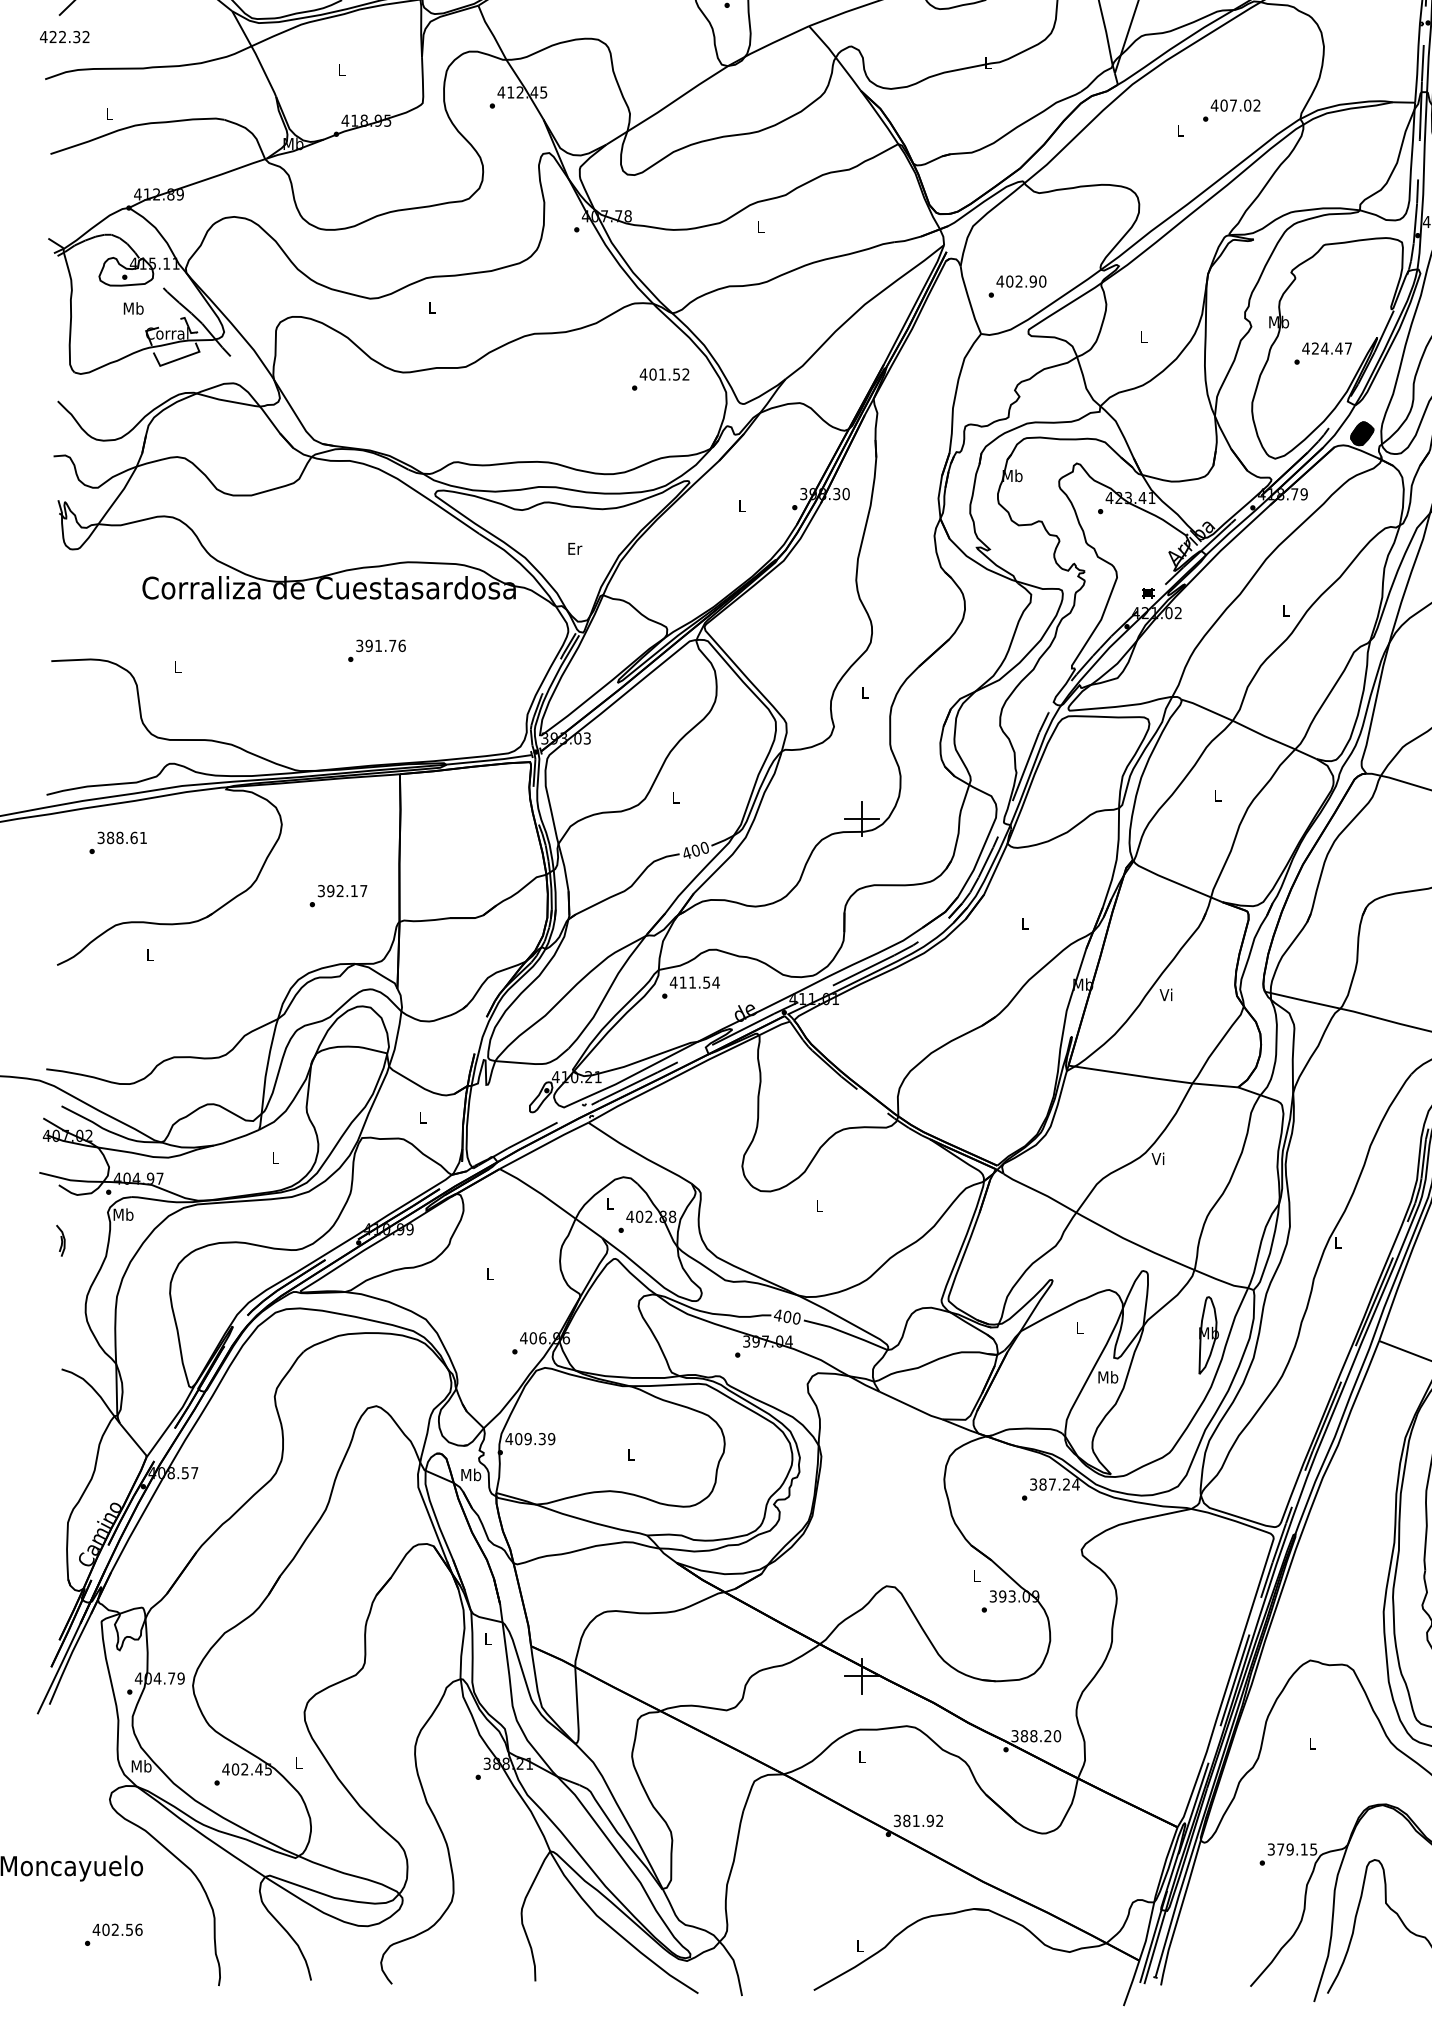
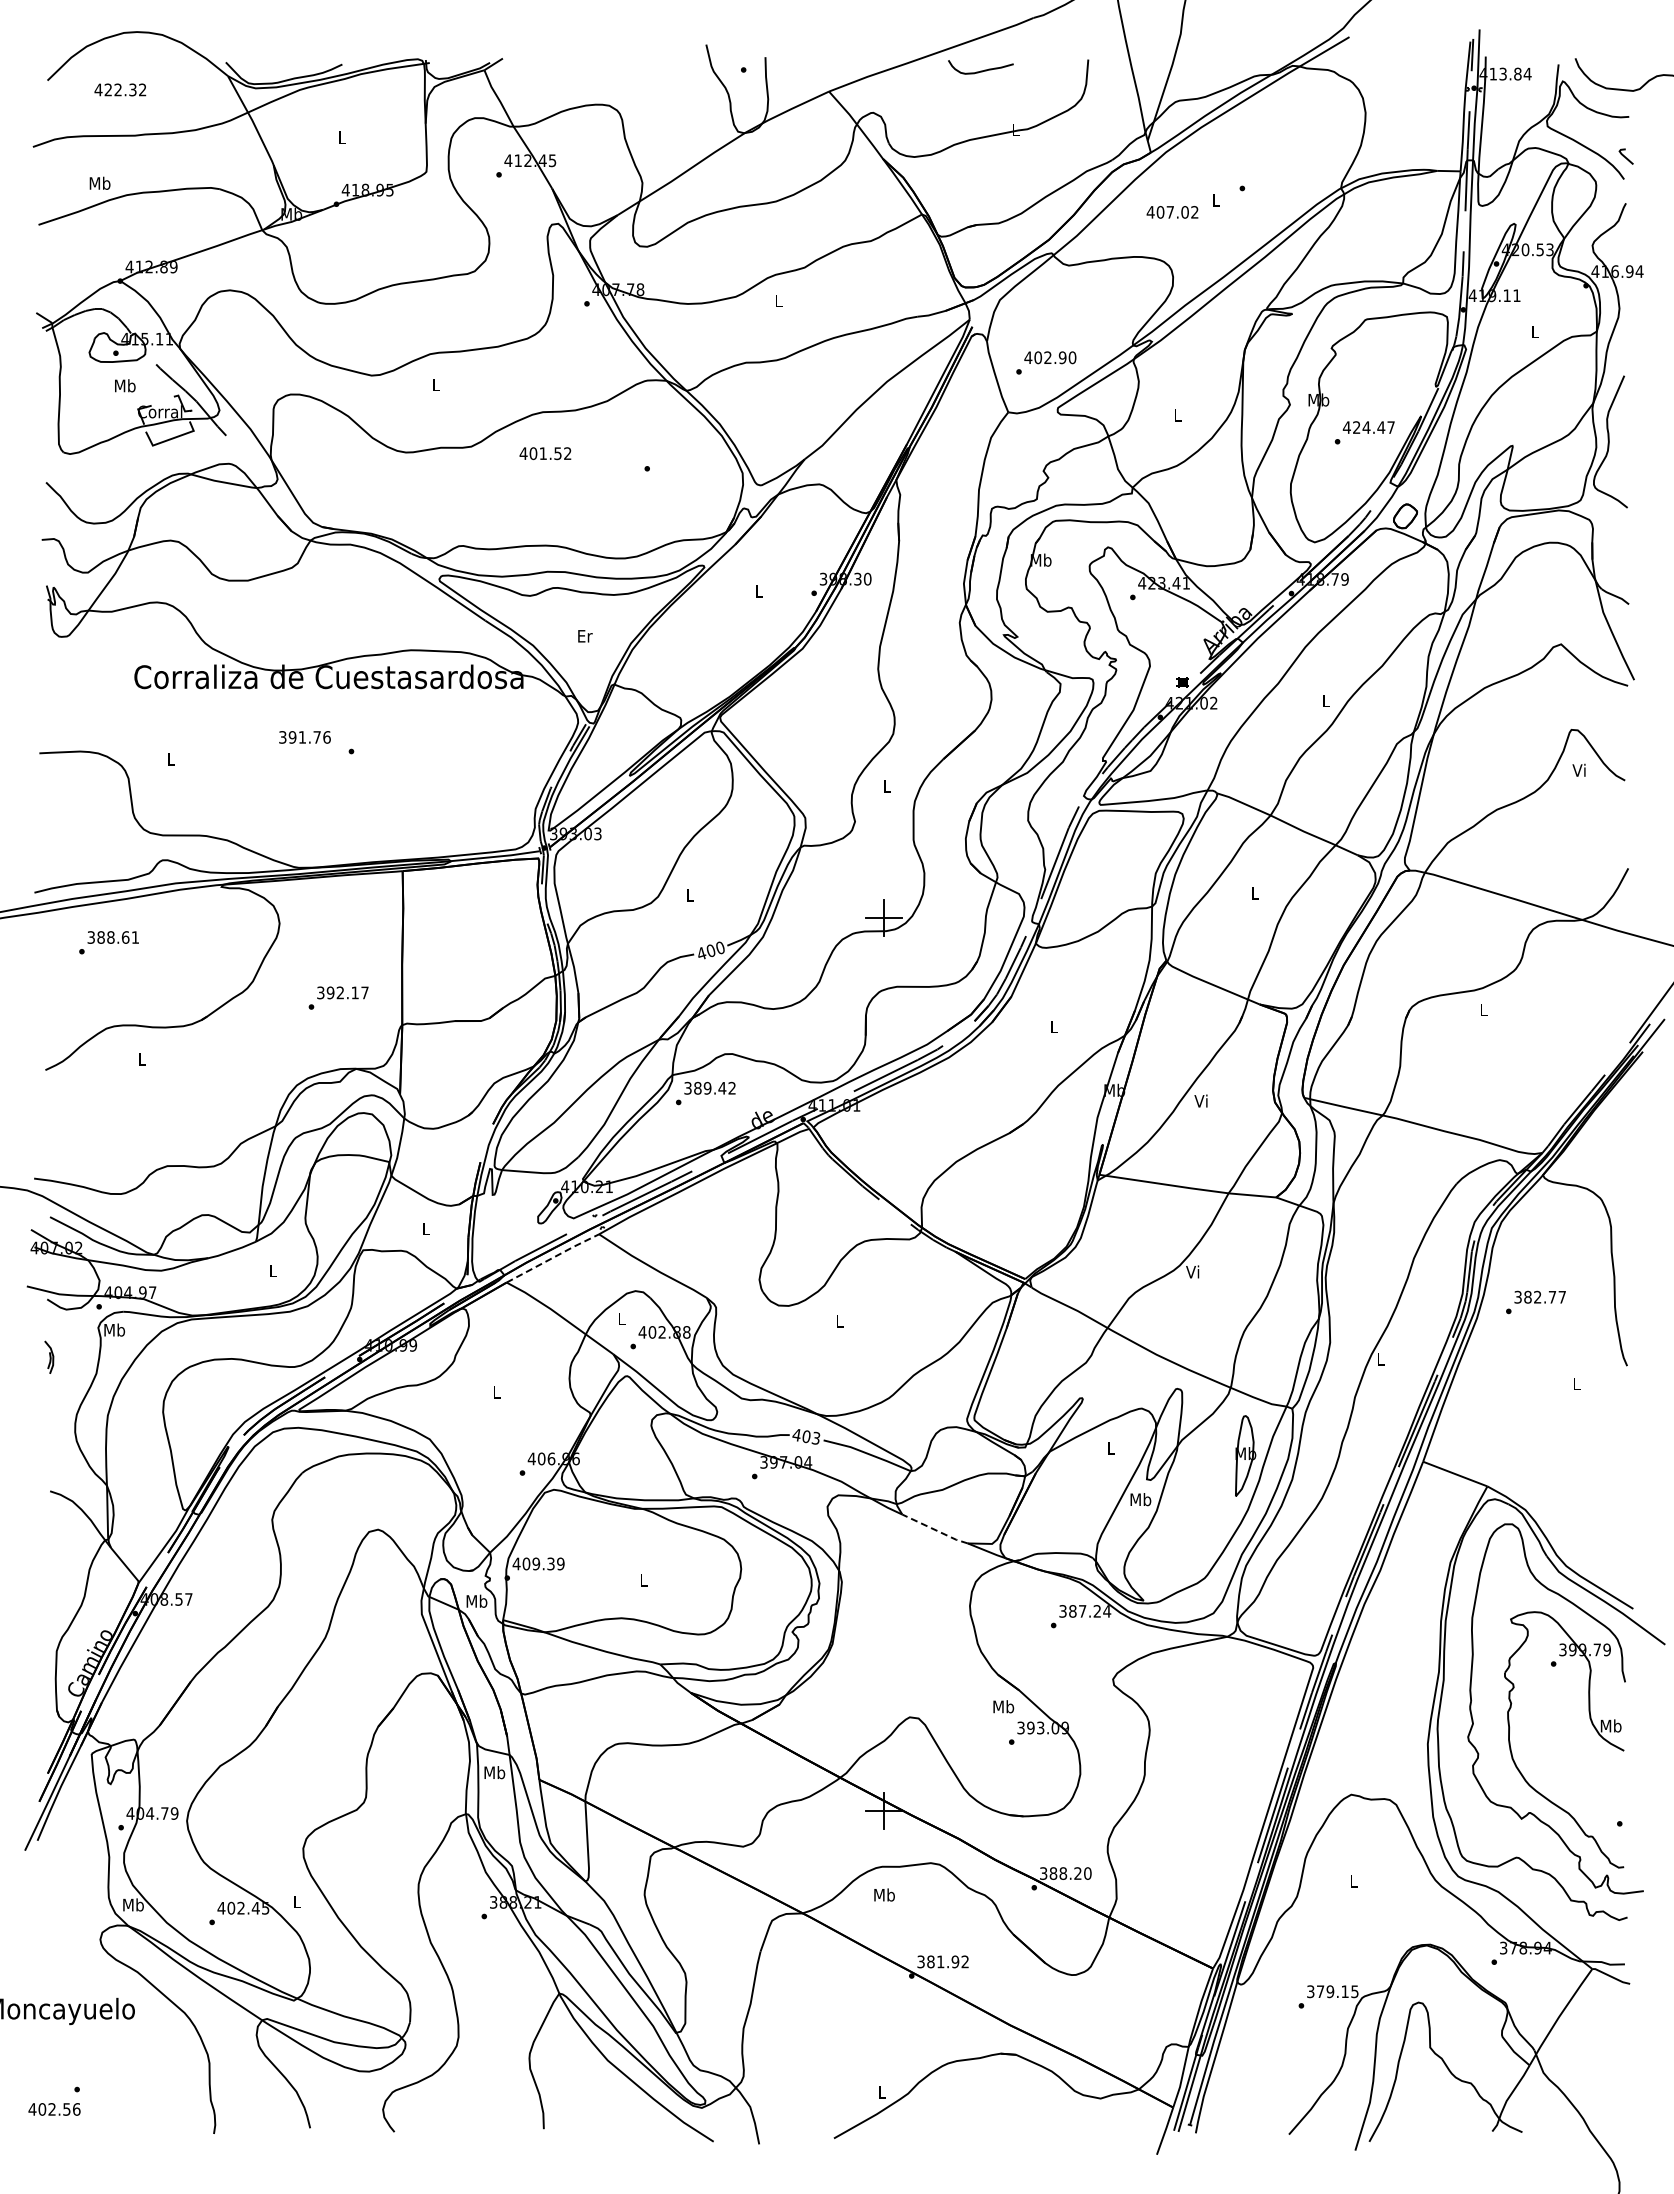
text: (64, 36) -> (120, 89), moved
text: (1235, 105) -> (1172, 212), moved
text: (109, 113) -> (99, 182), L -> Mb
text: (664, 374) -> (545, 453), moved
fill: (1362, 433) -> (1405, 516), removed
text: (380, 645) -> (304, 737), moved
text: (695, 981) -> (710, 1087), 411.54 -> 389.42
line: (544, 1144) -> (553, 1257), solid -> dashed
text: (796, 1317) -> (815, 1437), 400 -> 403
line: (911, 1406) -> (935, 1530), solid -> dashed
text: (976, 1575) -> (1003, 1706), L -> Mb
text: (488, 1639) -> (494, 1772), L -> Mb
text: (862, 1756) -> (884, 1894), L -> Mb
text: (117, 1929) -> (54, 2109), moved

